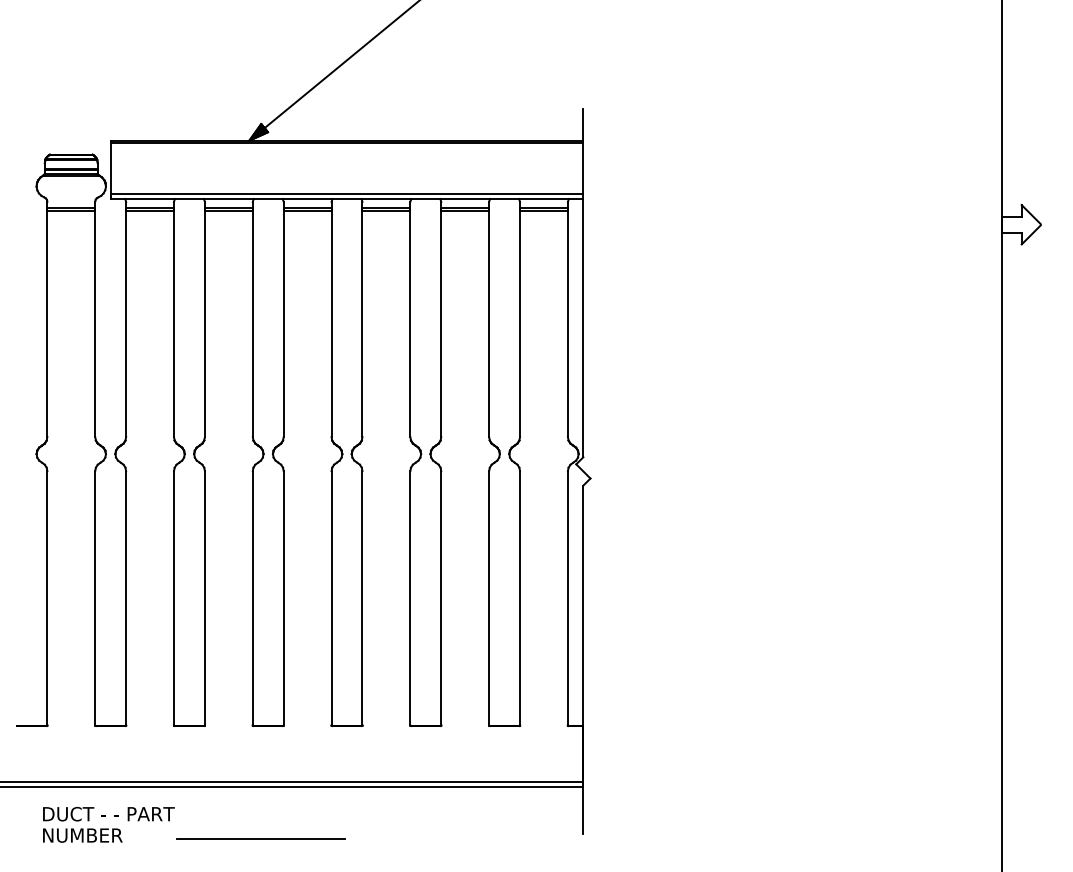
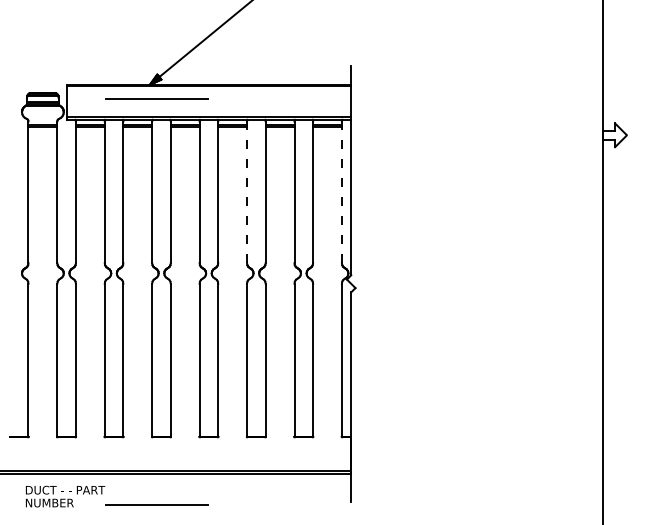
line: (259, 163) -> (156, 98), added
line: (411, 323) -> (247, 194), solid -> dashed
line: (567, 323) -> (341, 194), solid -> dashed

